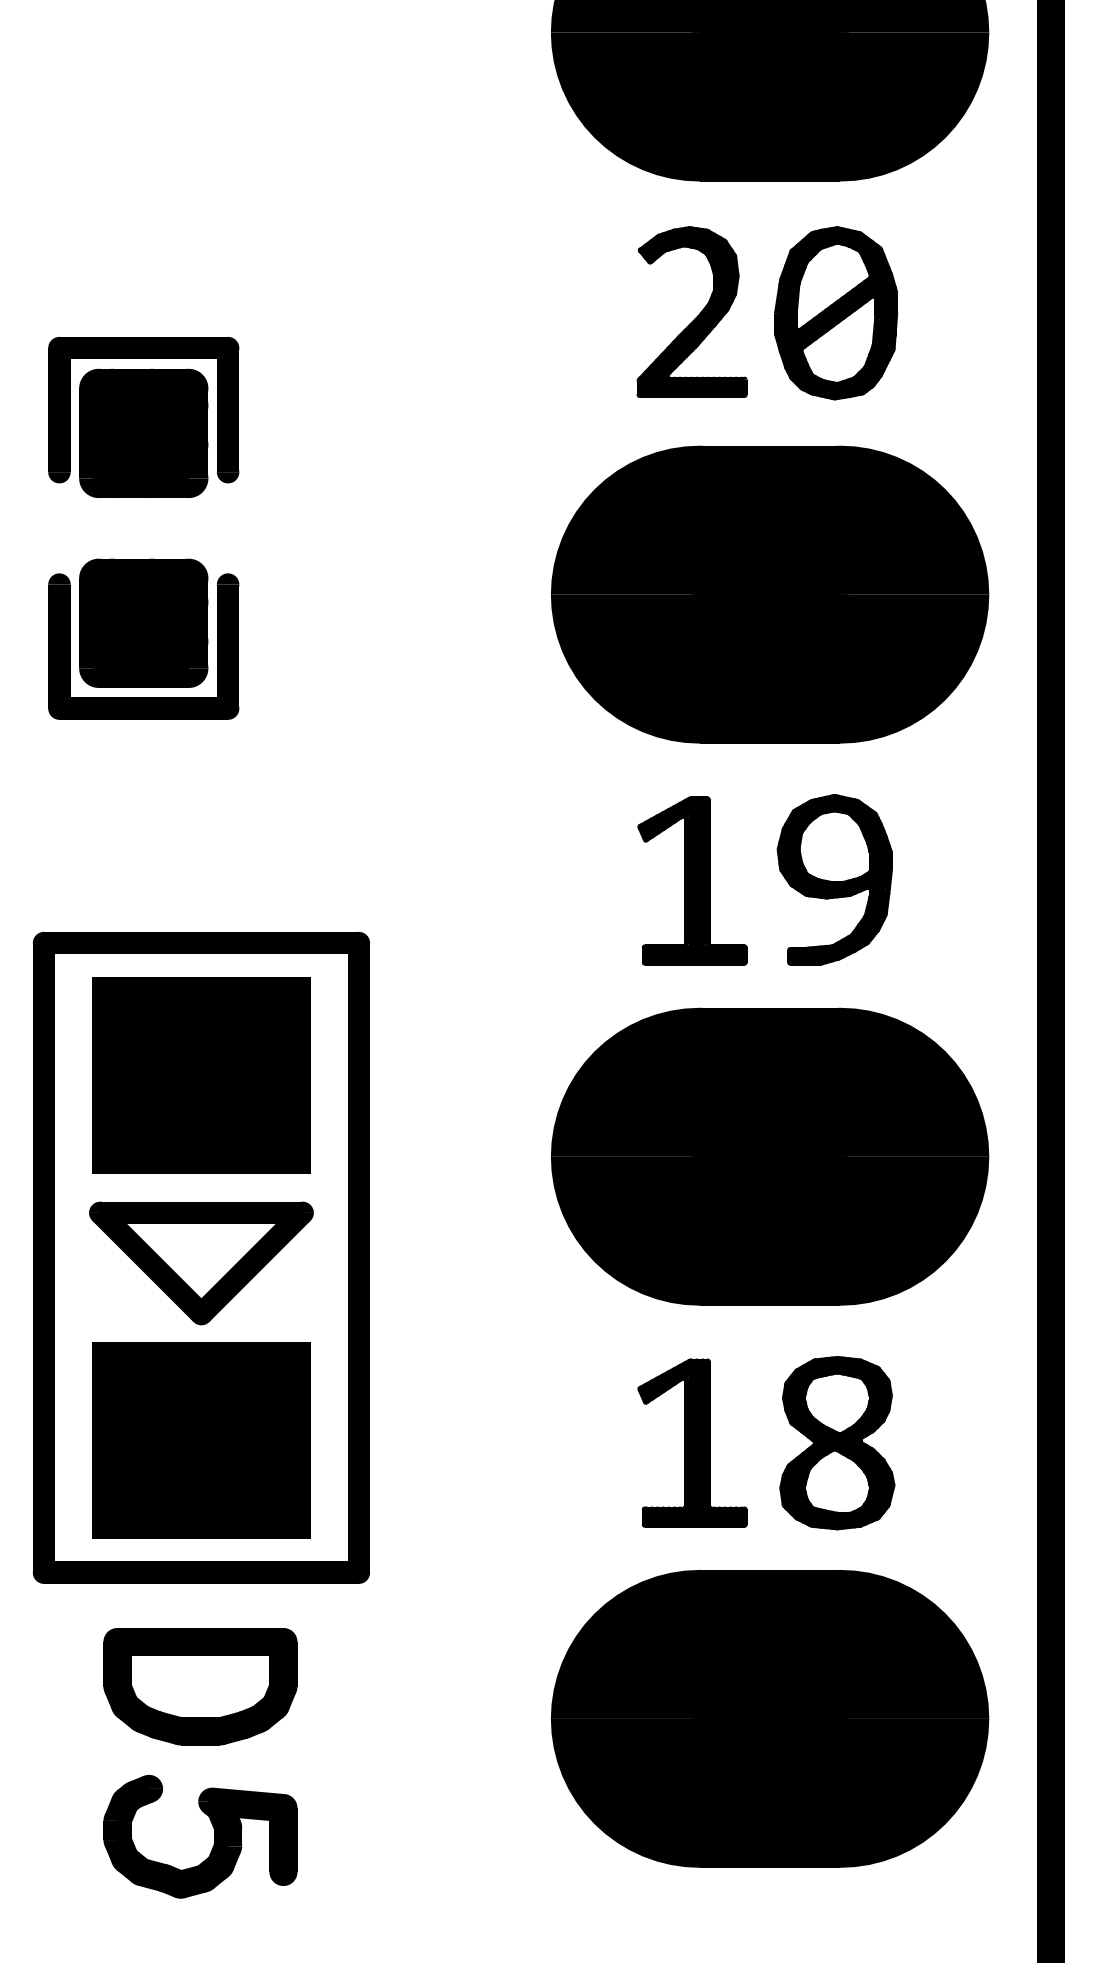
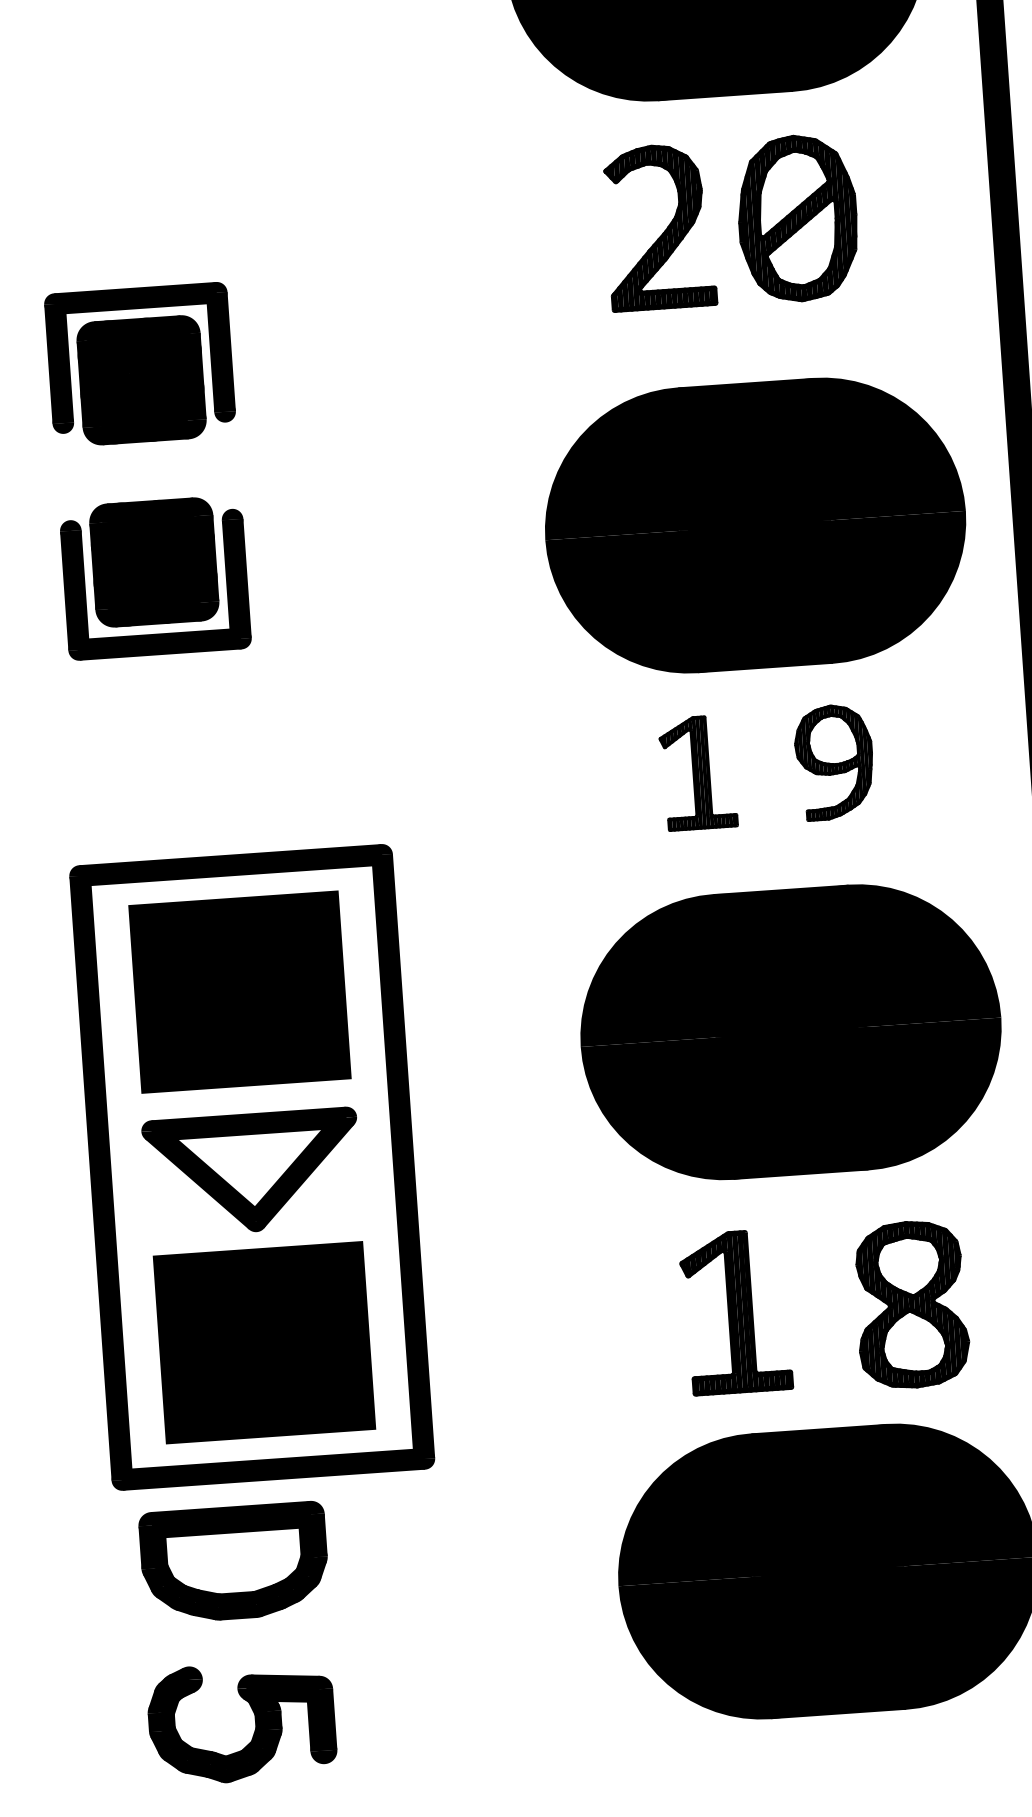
part: (769, 594) -> (755, 525), moved
part: (834, 879) -> (834, 761), size x0.7
part: (692, 880) -> (698, 772), size x0.7
part: (837, 1443) -> (911, 1305), moved
part: (200, 1686) -> (234, 1562), moved
part: (214, 1836) -> (255, 1721), moved

